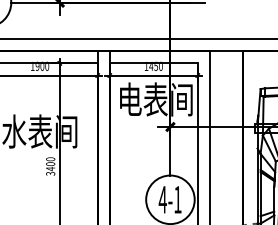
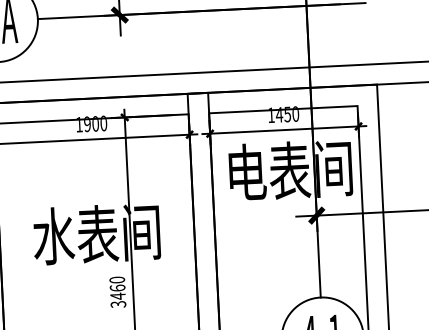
text: (50, 163) -> (117, 287), 3400 -> 3460

